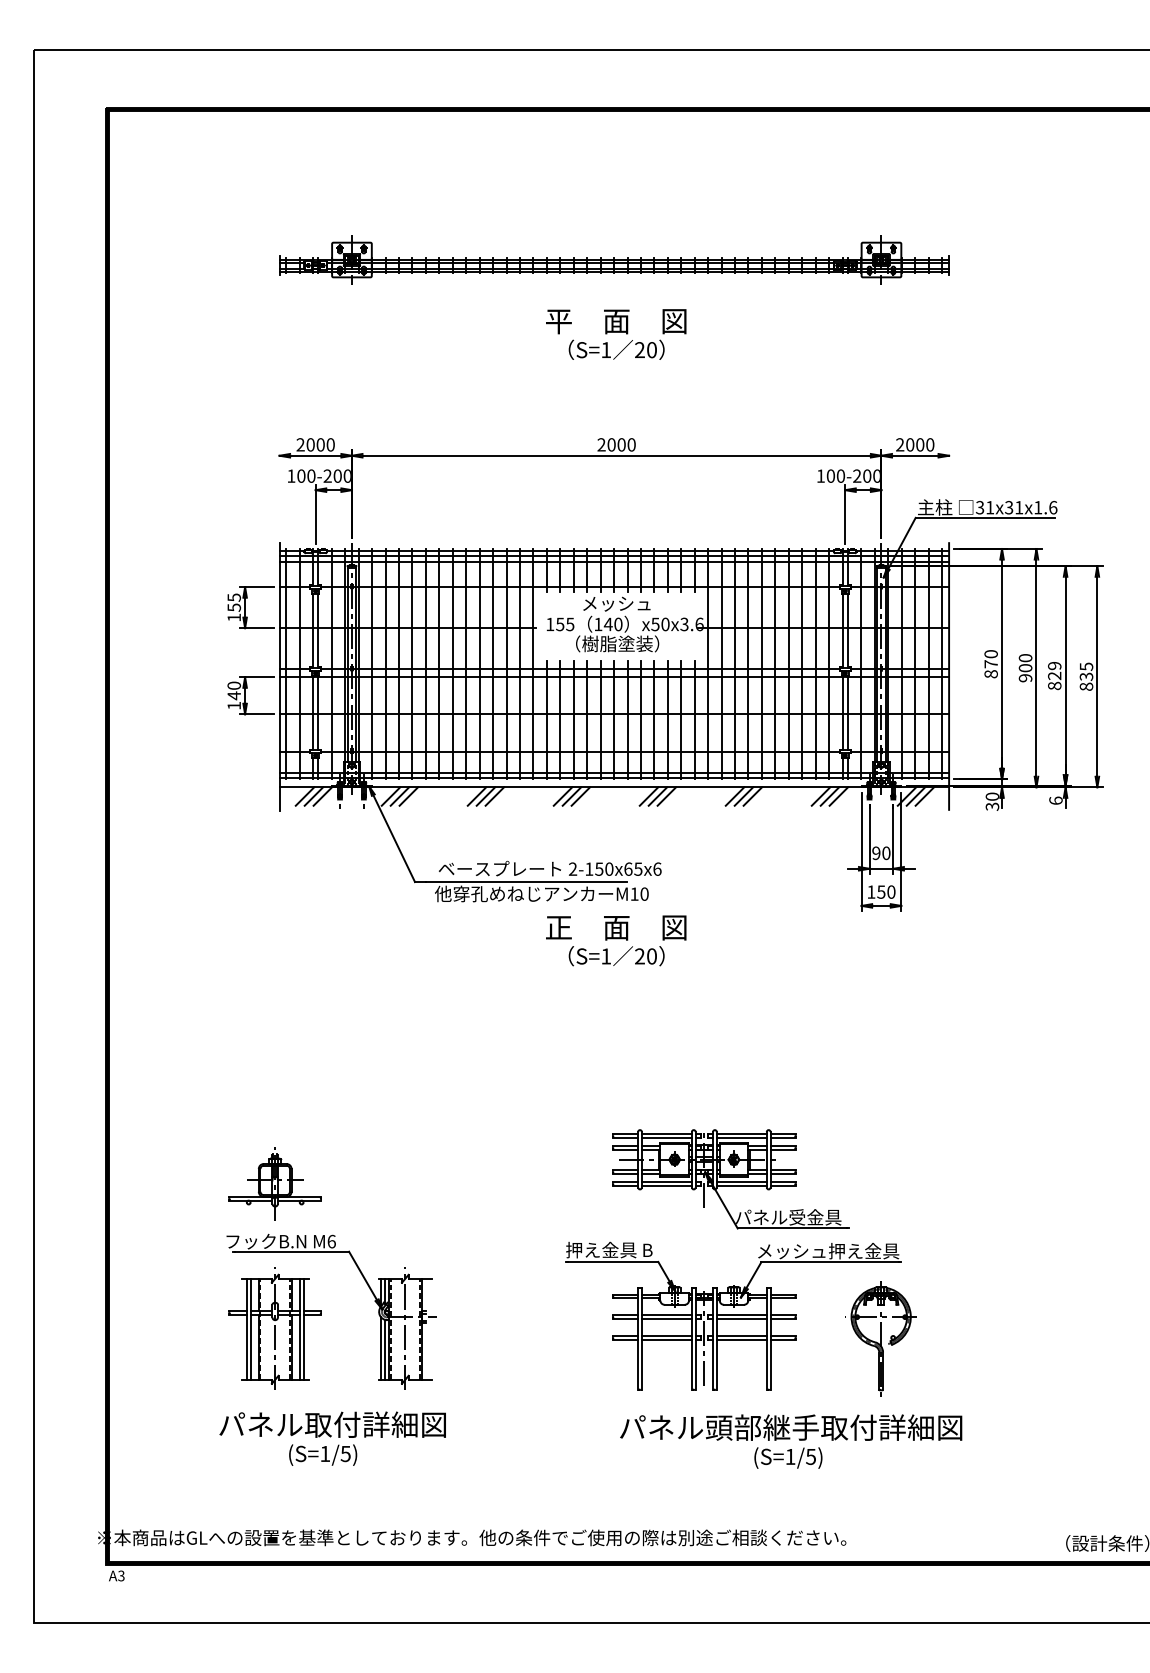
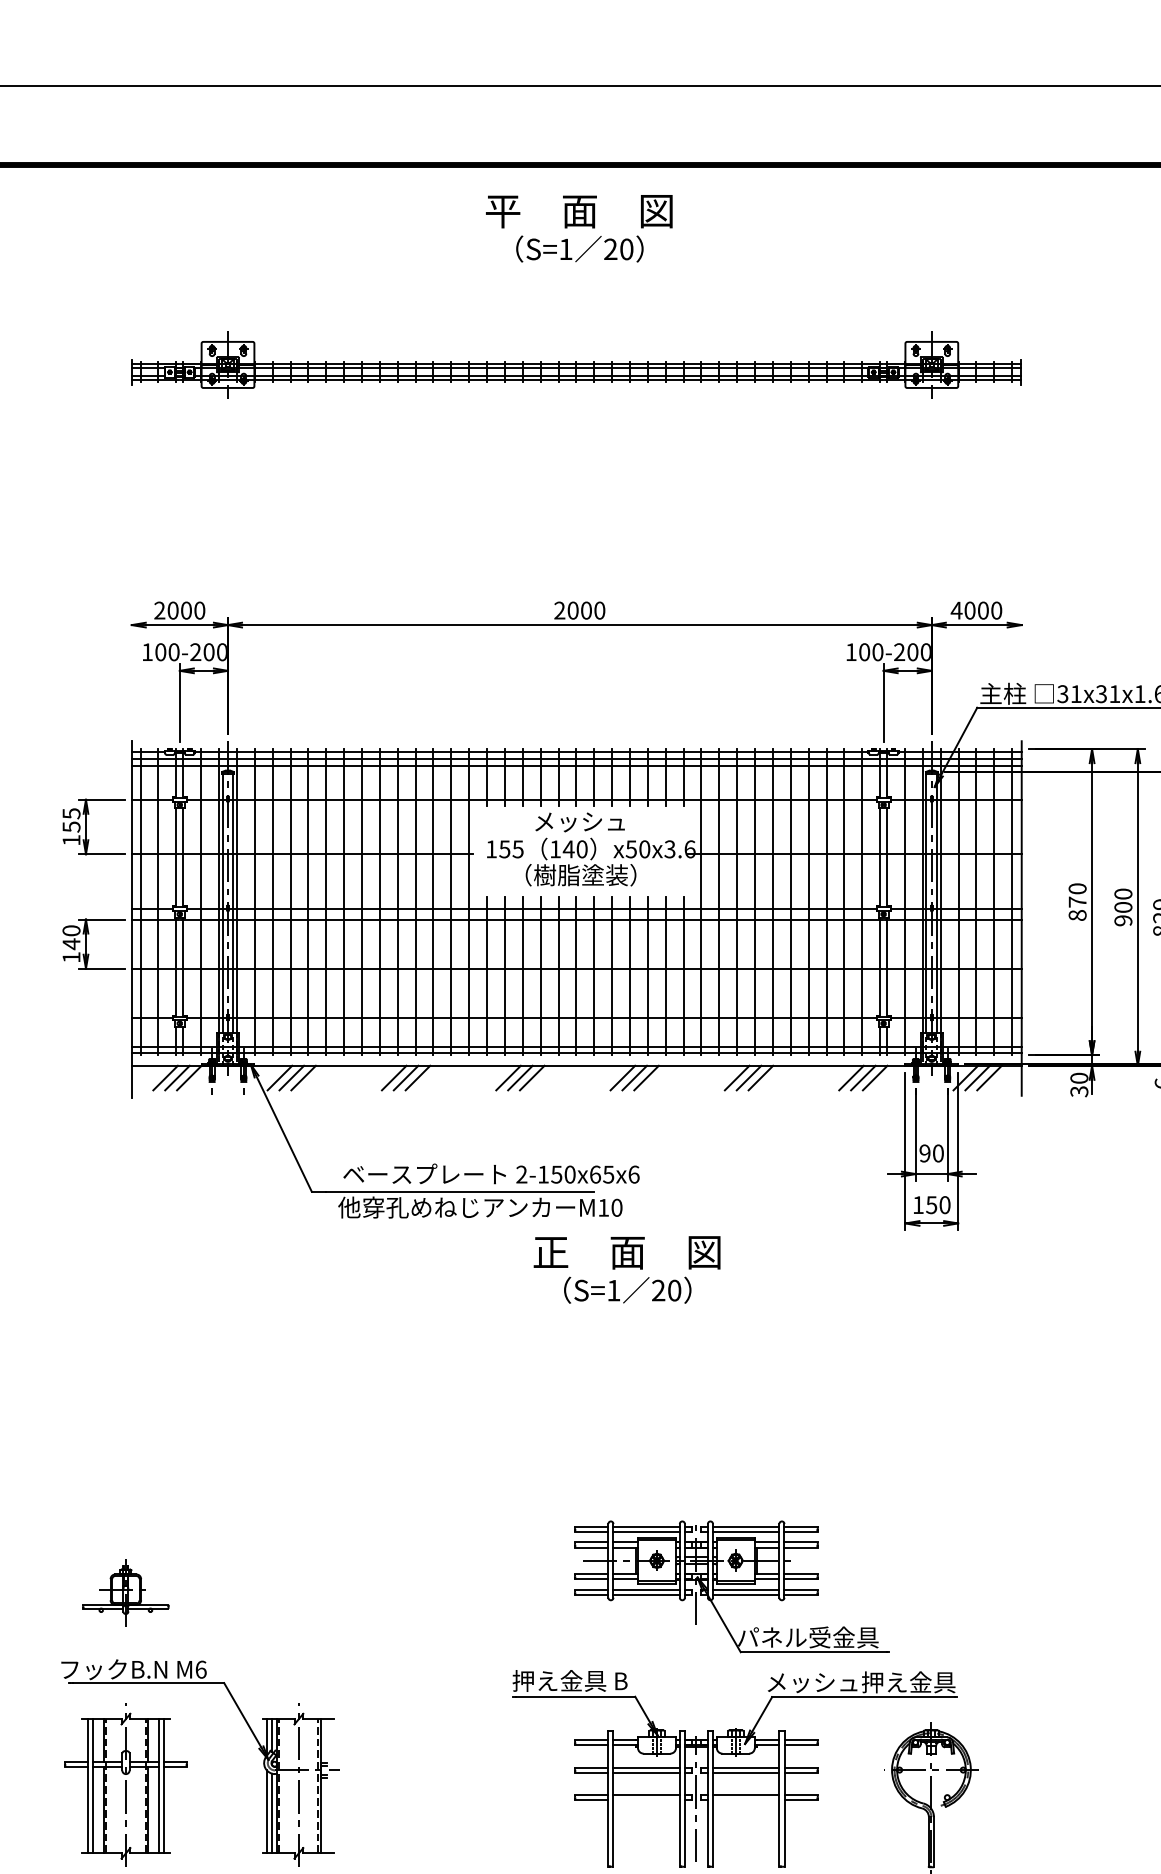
text: (616, 334) -> (579, 228), moved
text: (899, 444) -> (955, 610), 2000 -> 4000
text: (616, 940) -> (627, 1269), moved
part: (274, 1183) -> (125, 1592), size x0.7
line: (666, 1339) -> (646, 1799), removed
line: (741, 1339) -> (745, 1799), removed

